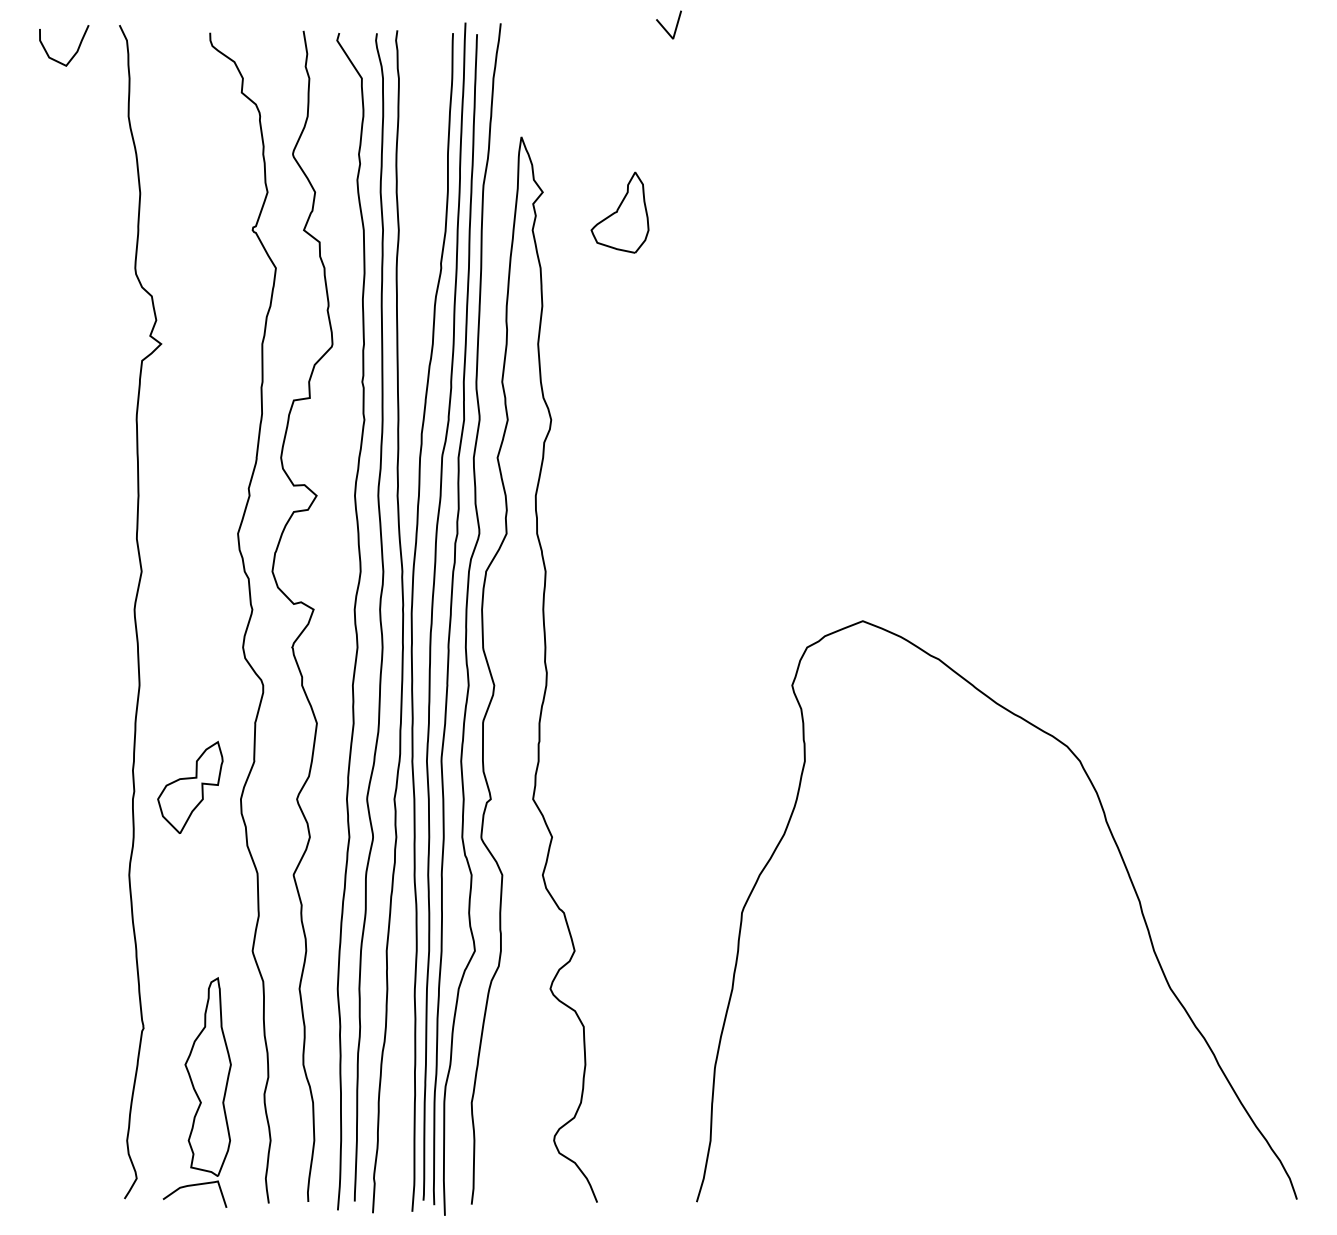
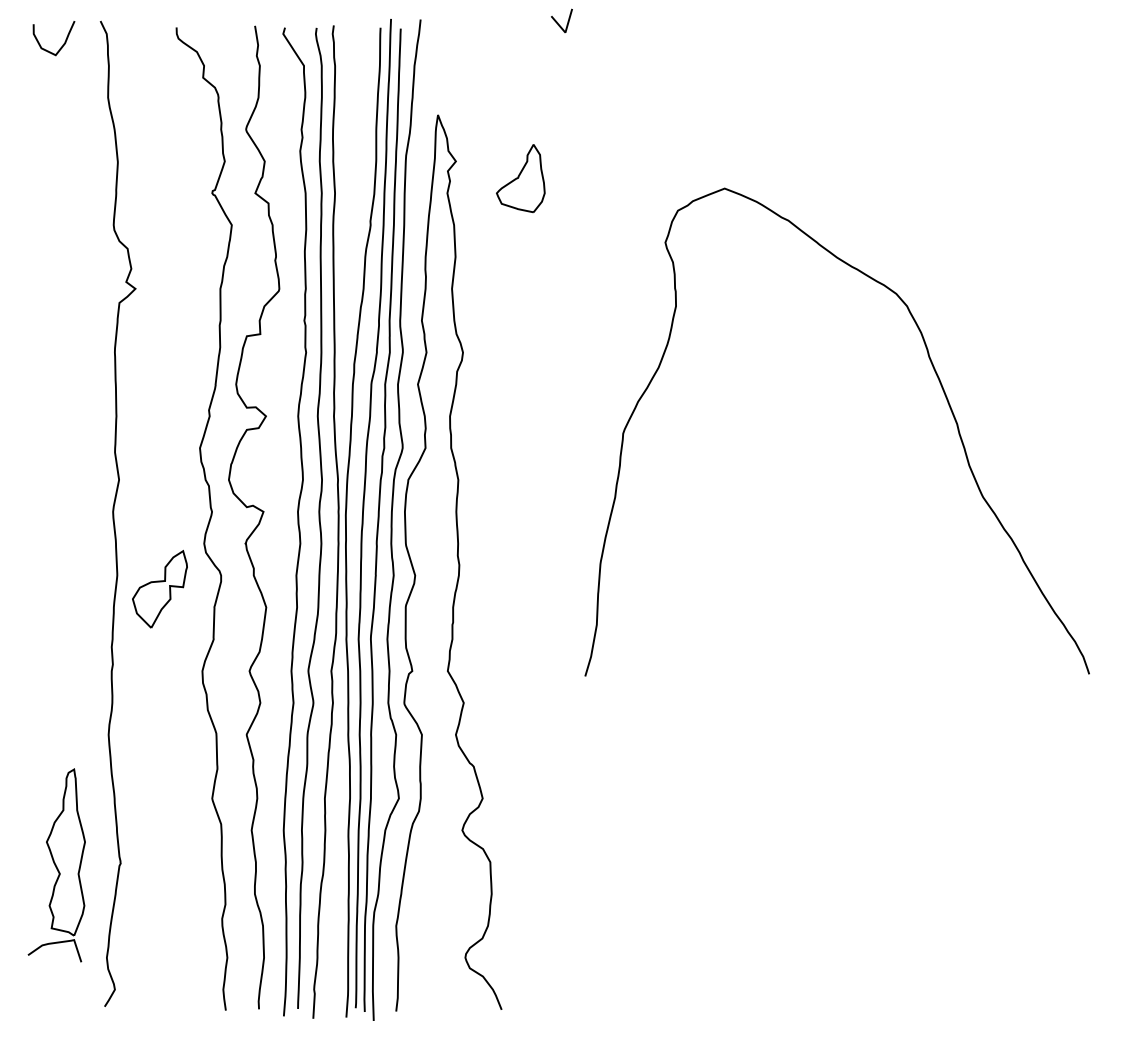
part: (189, 786) -> (159, 588), moved
curve: (1121, 859) -> (941, 388), moved
part: (196, 1092) -> (56, 865), moved

